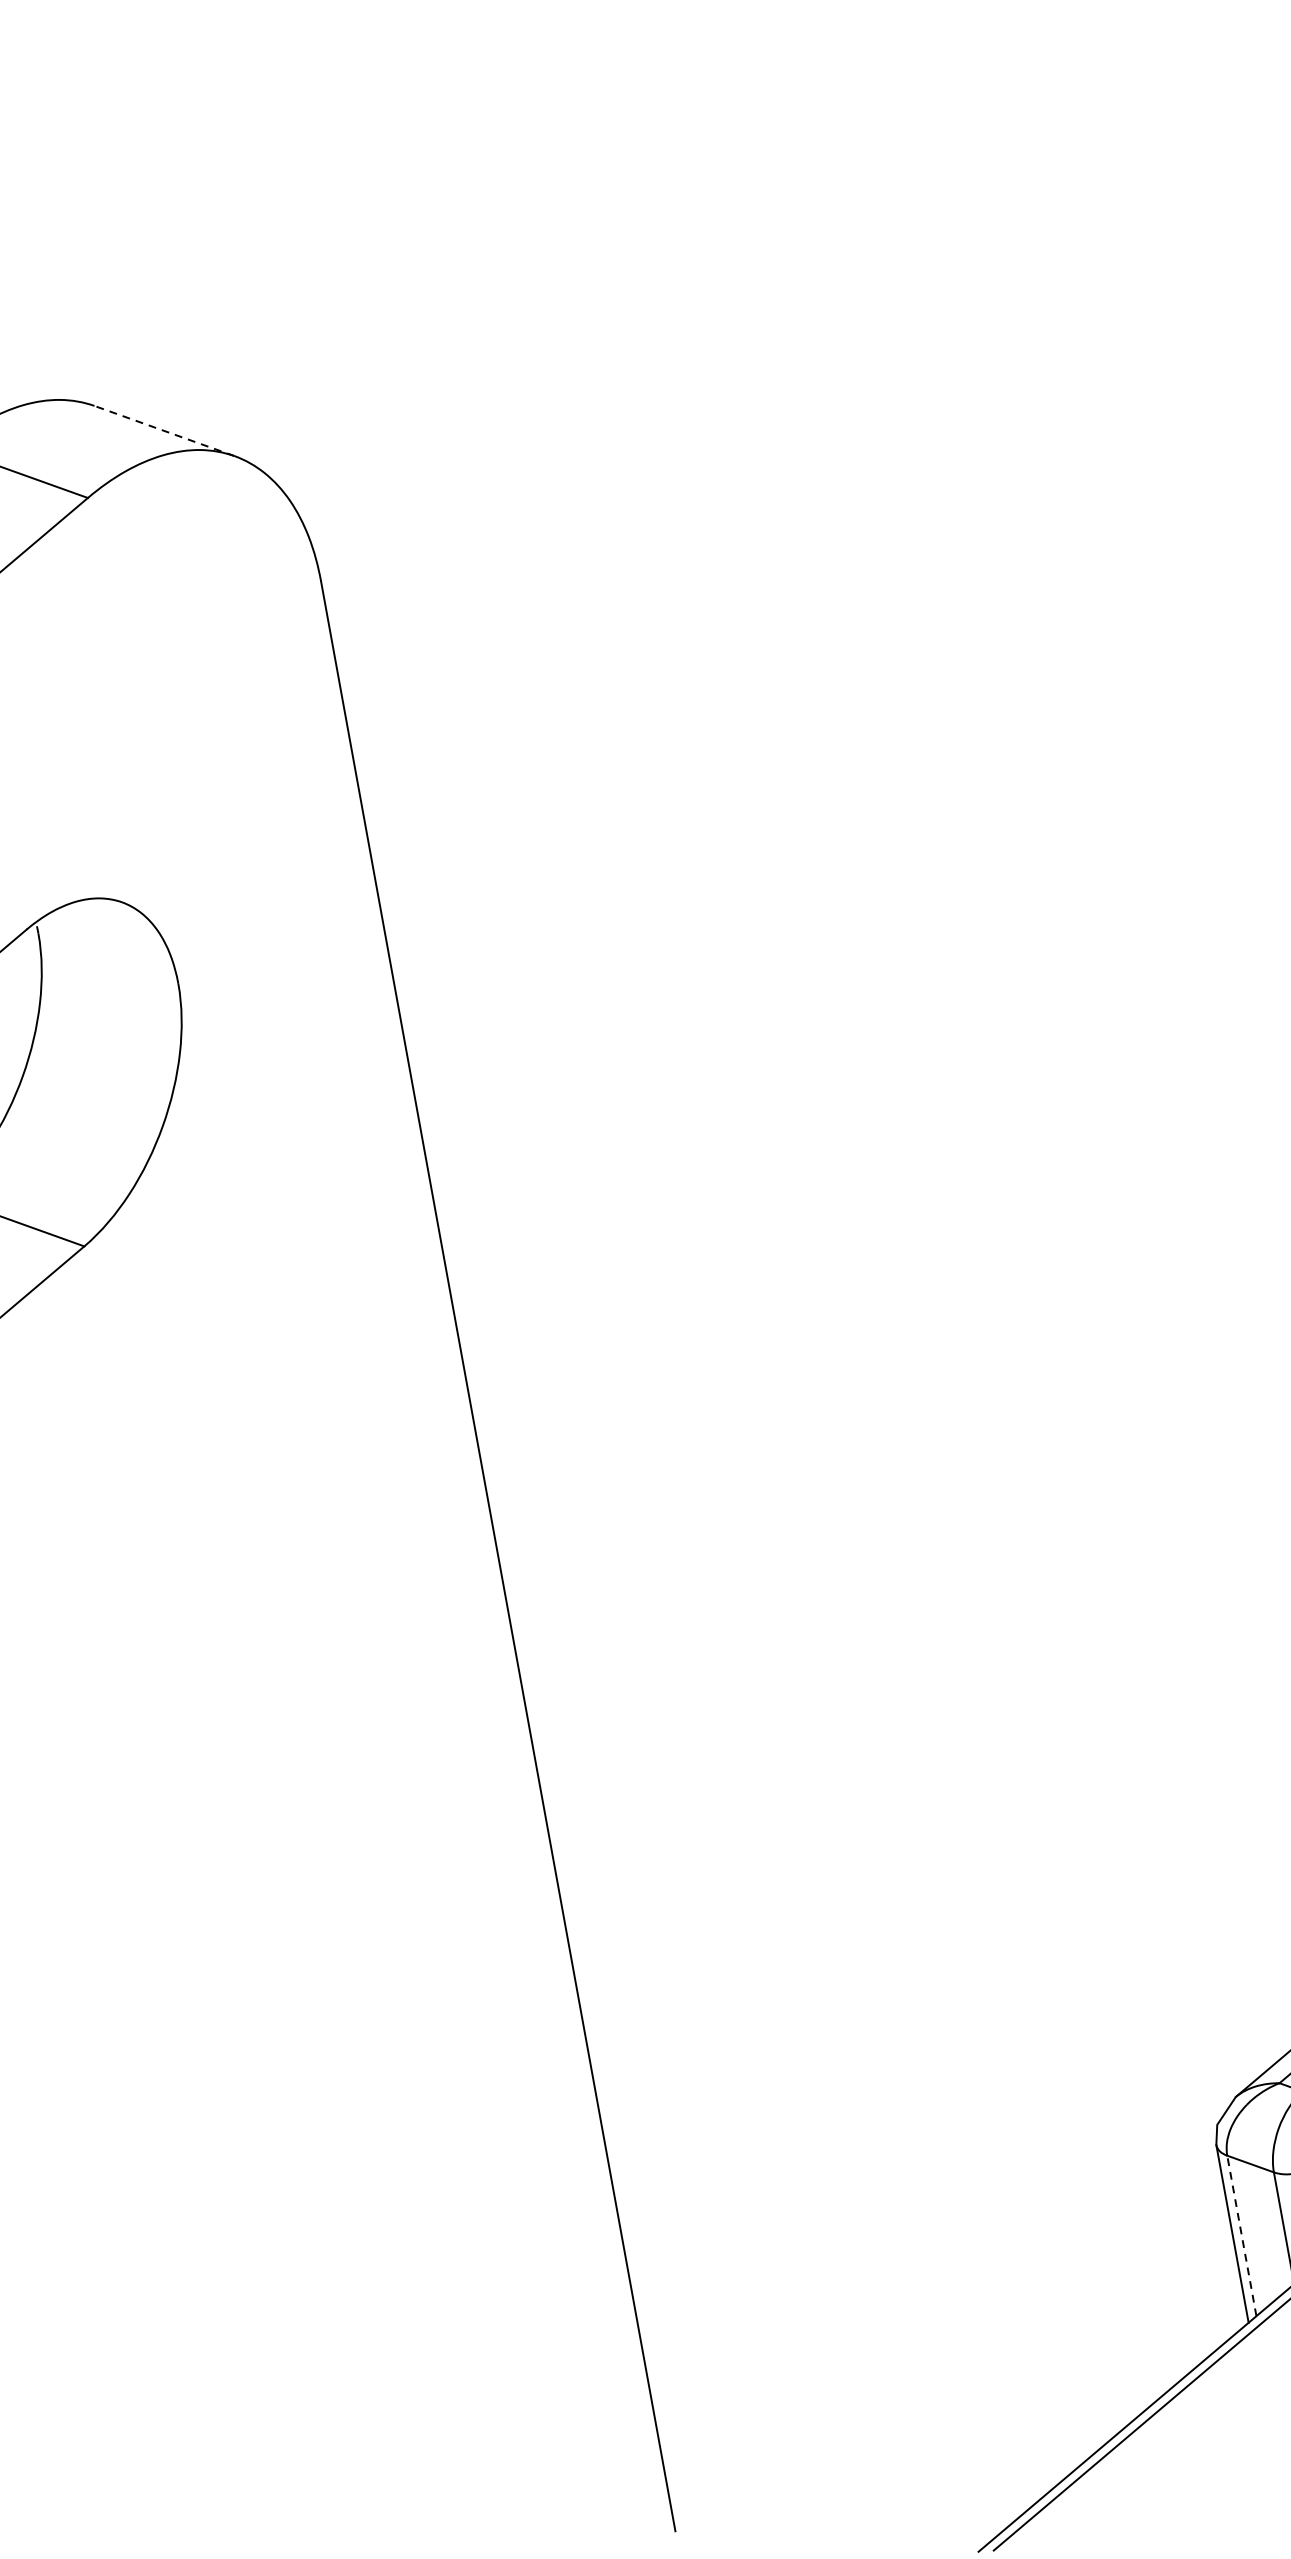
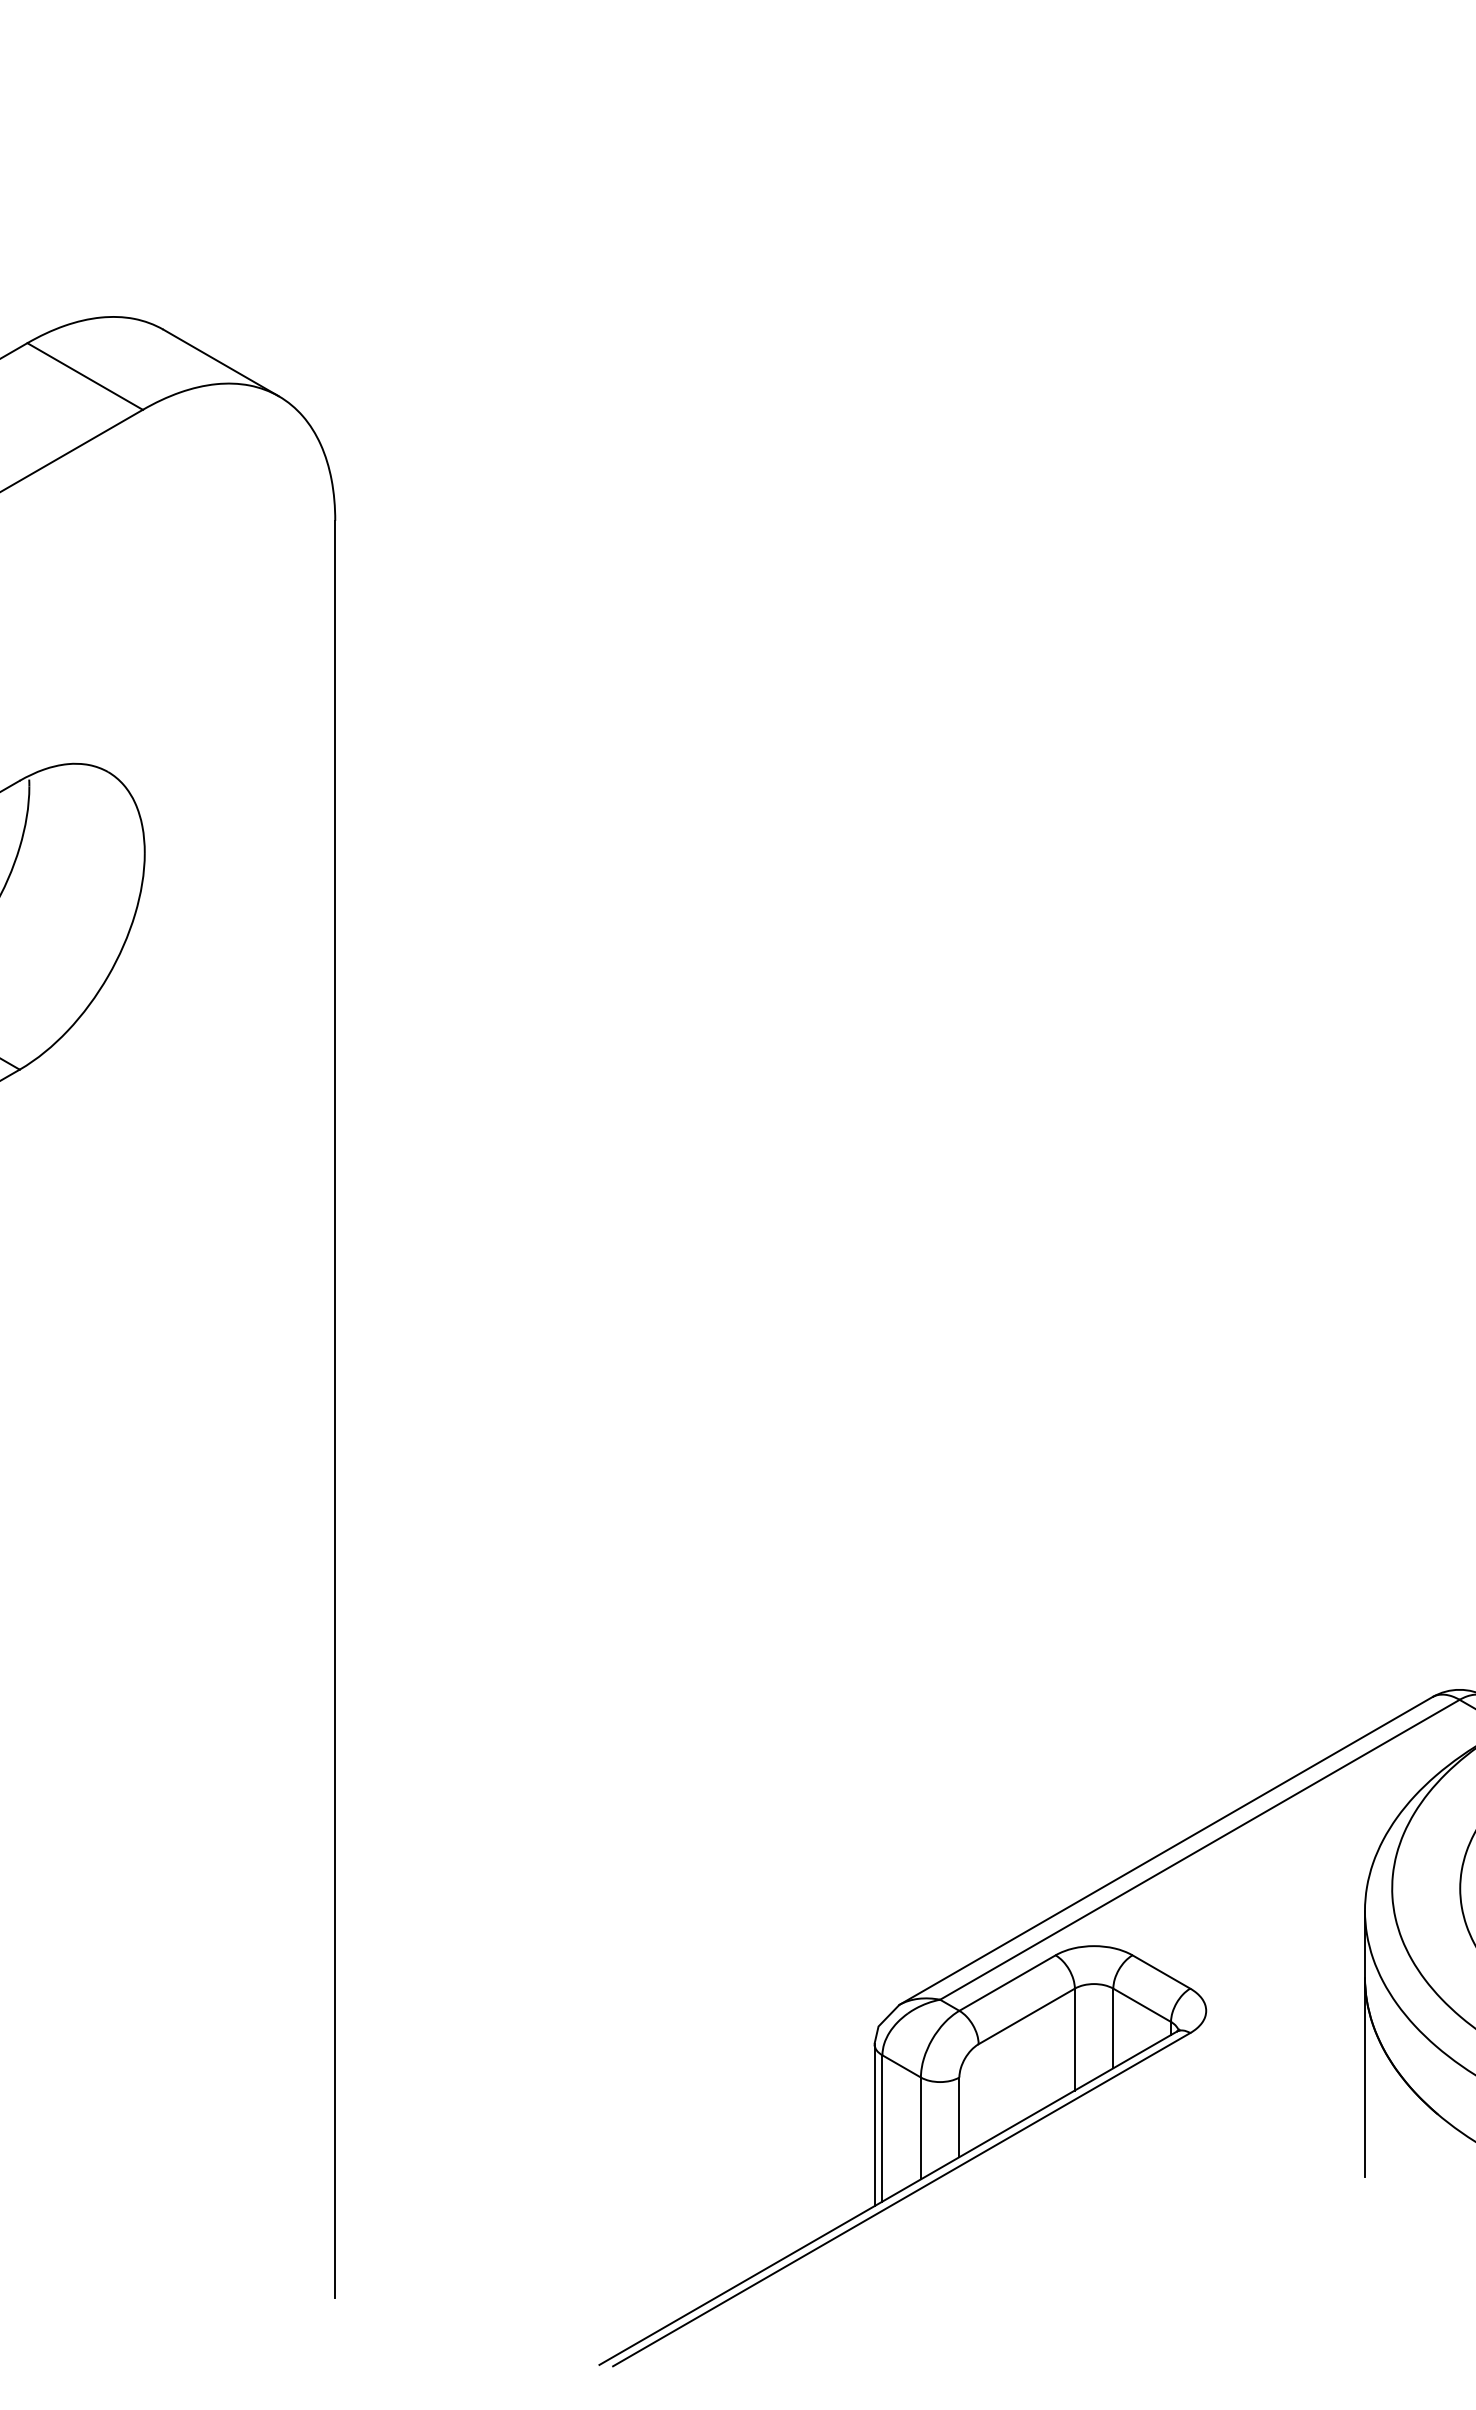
line: (164, 431) -> (221, 363), dashed -> solid
line: (1241, 2234) -> (882, 2127), dashed -> solid

